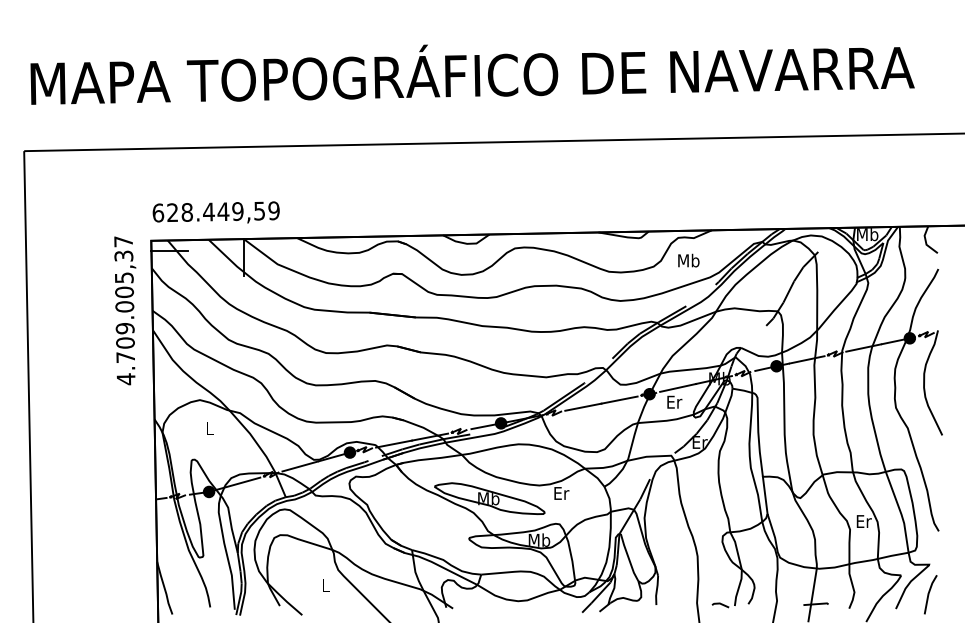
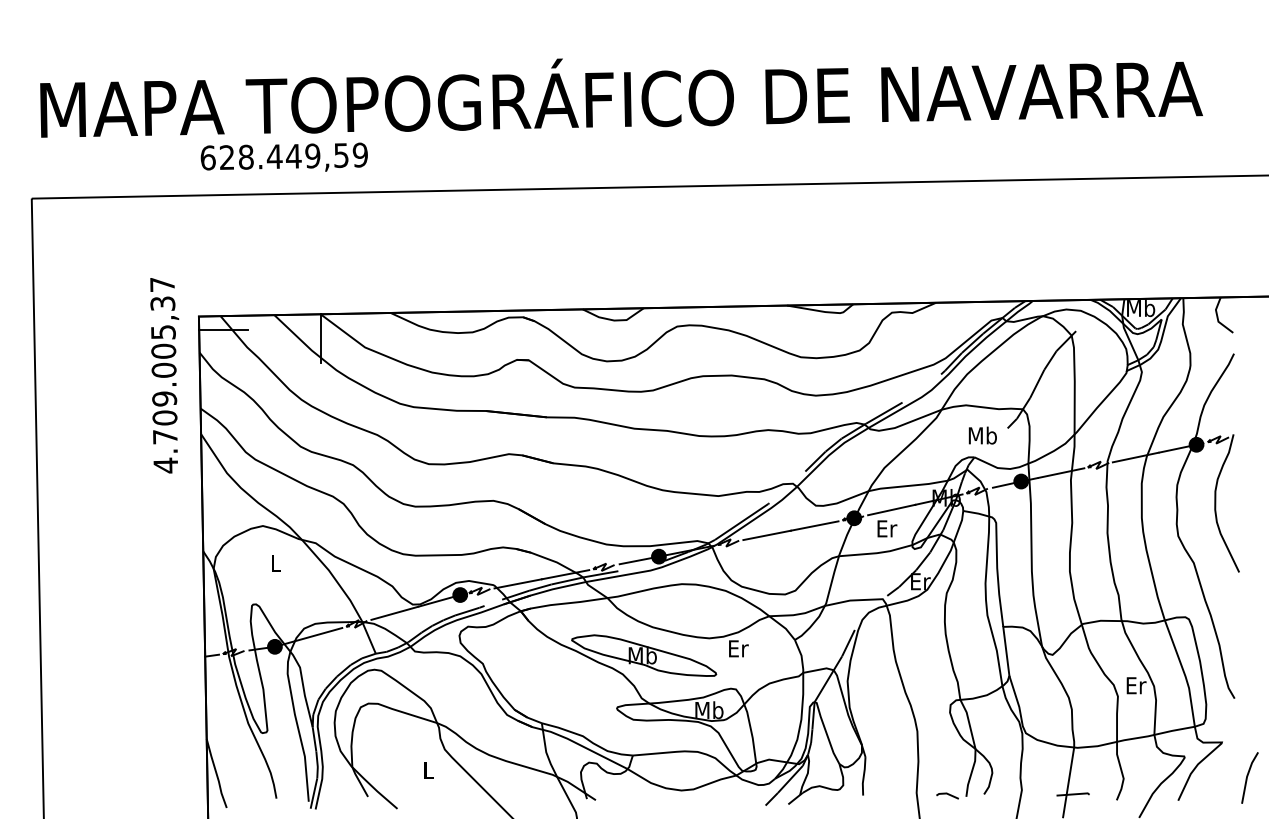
text: (215, 211) -> (283, 156), moved
text: (688, 260) -> (982, 435), moved
text: (125, 310) -> (164, 375), moved
line: (929, 593) -> (1248, 776), moved

